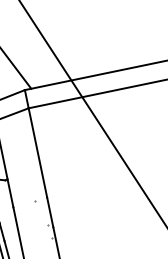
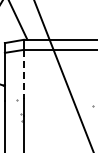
line: (37, 152) -> (23, 74), solid -> dashed

